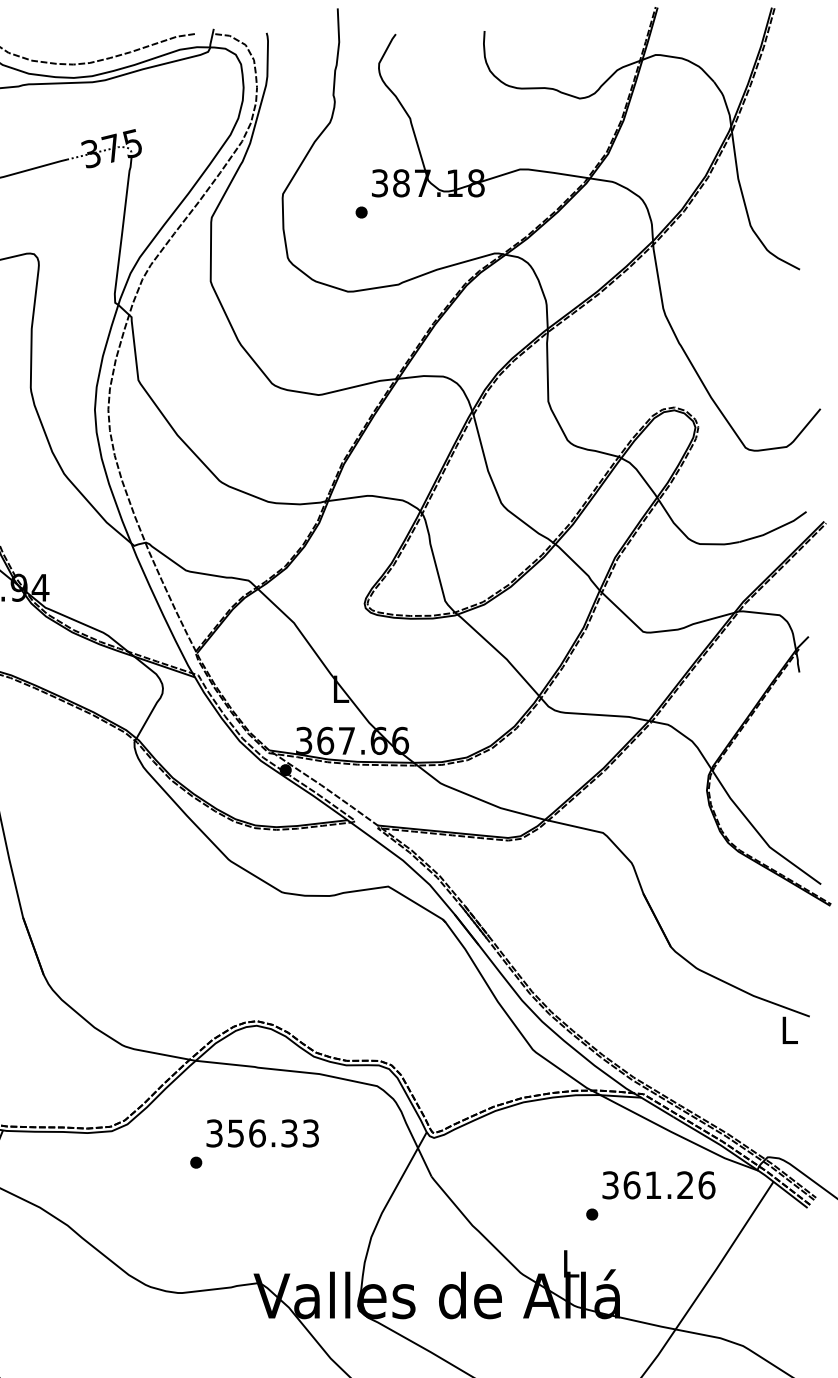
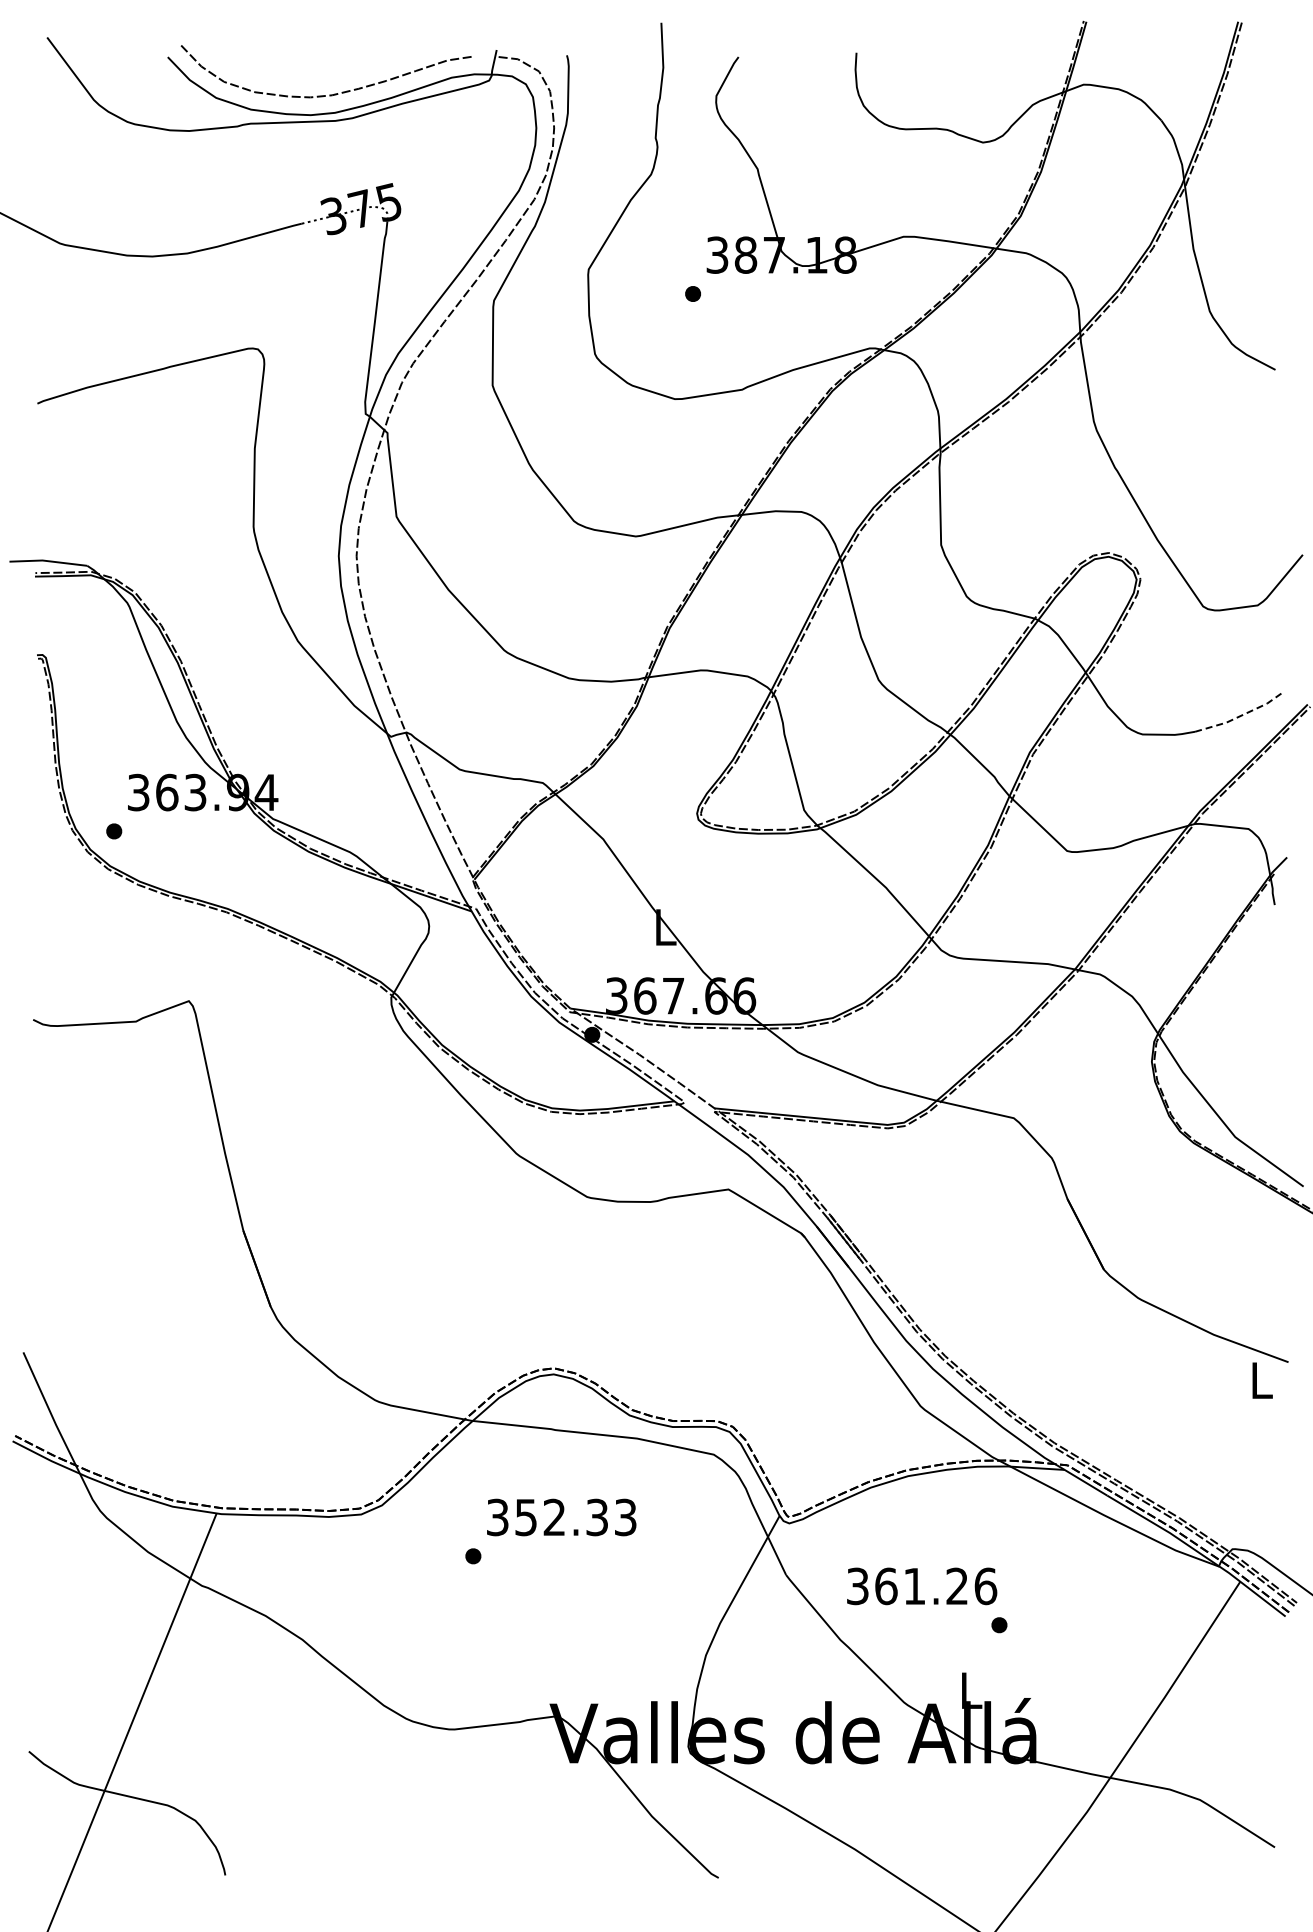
line: (774, 529) -> (1241, 715), solid -> dashed
text: (257, 1133) -> (554, 1517), 356.33 -> 352.33
text: (659, 1185) -> (922, 1586), moved

